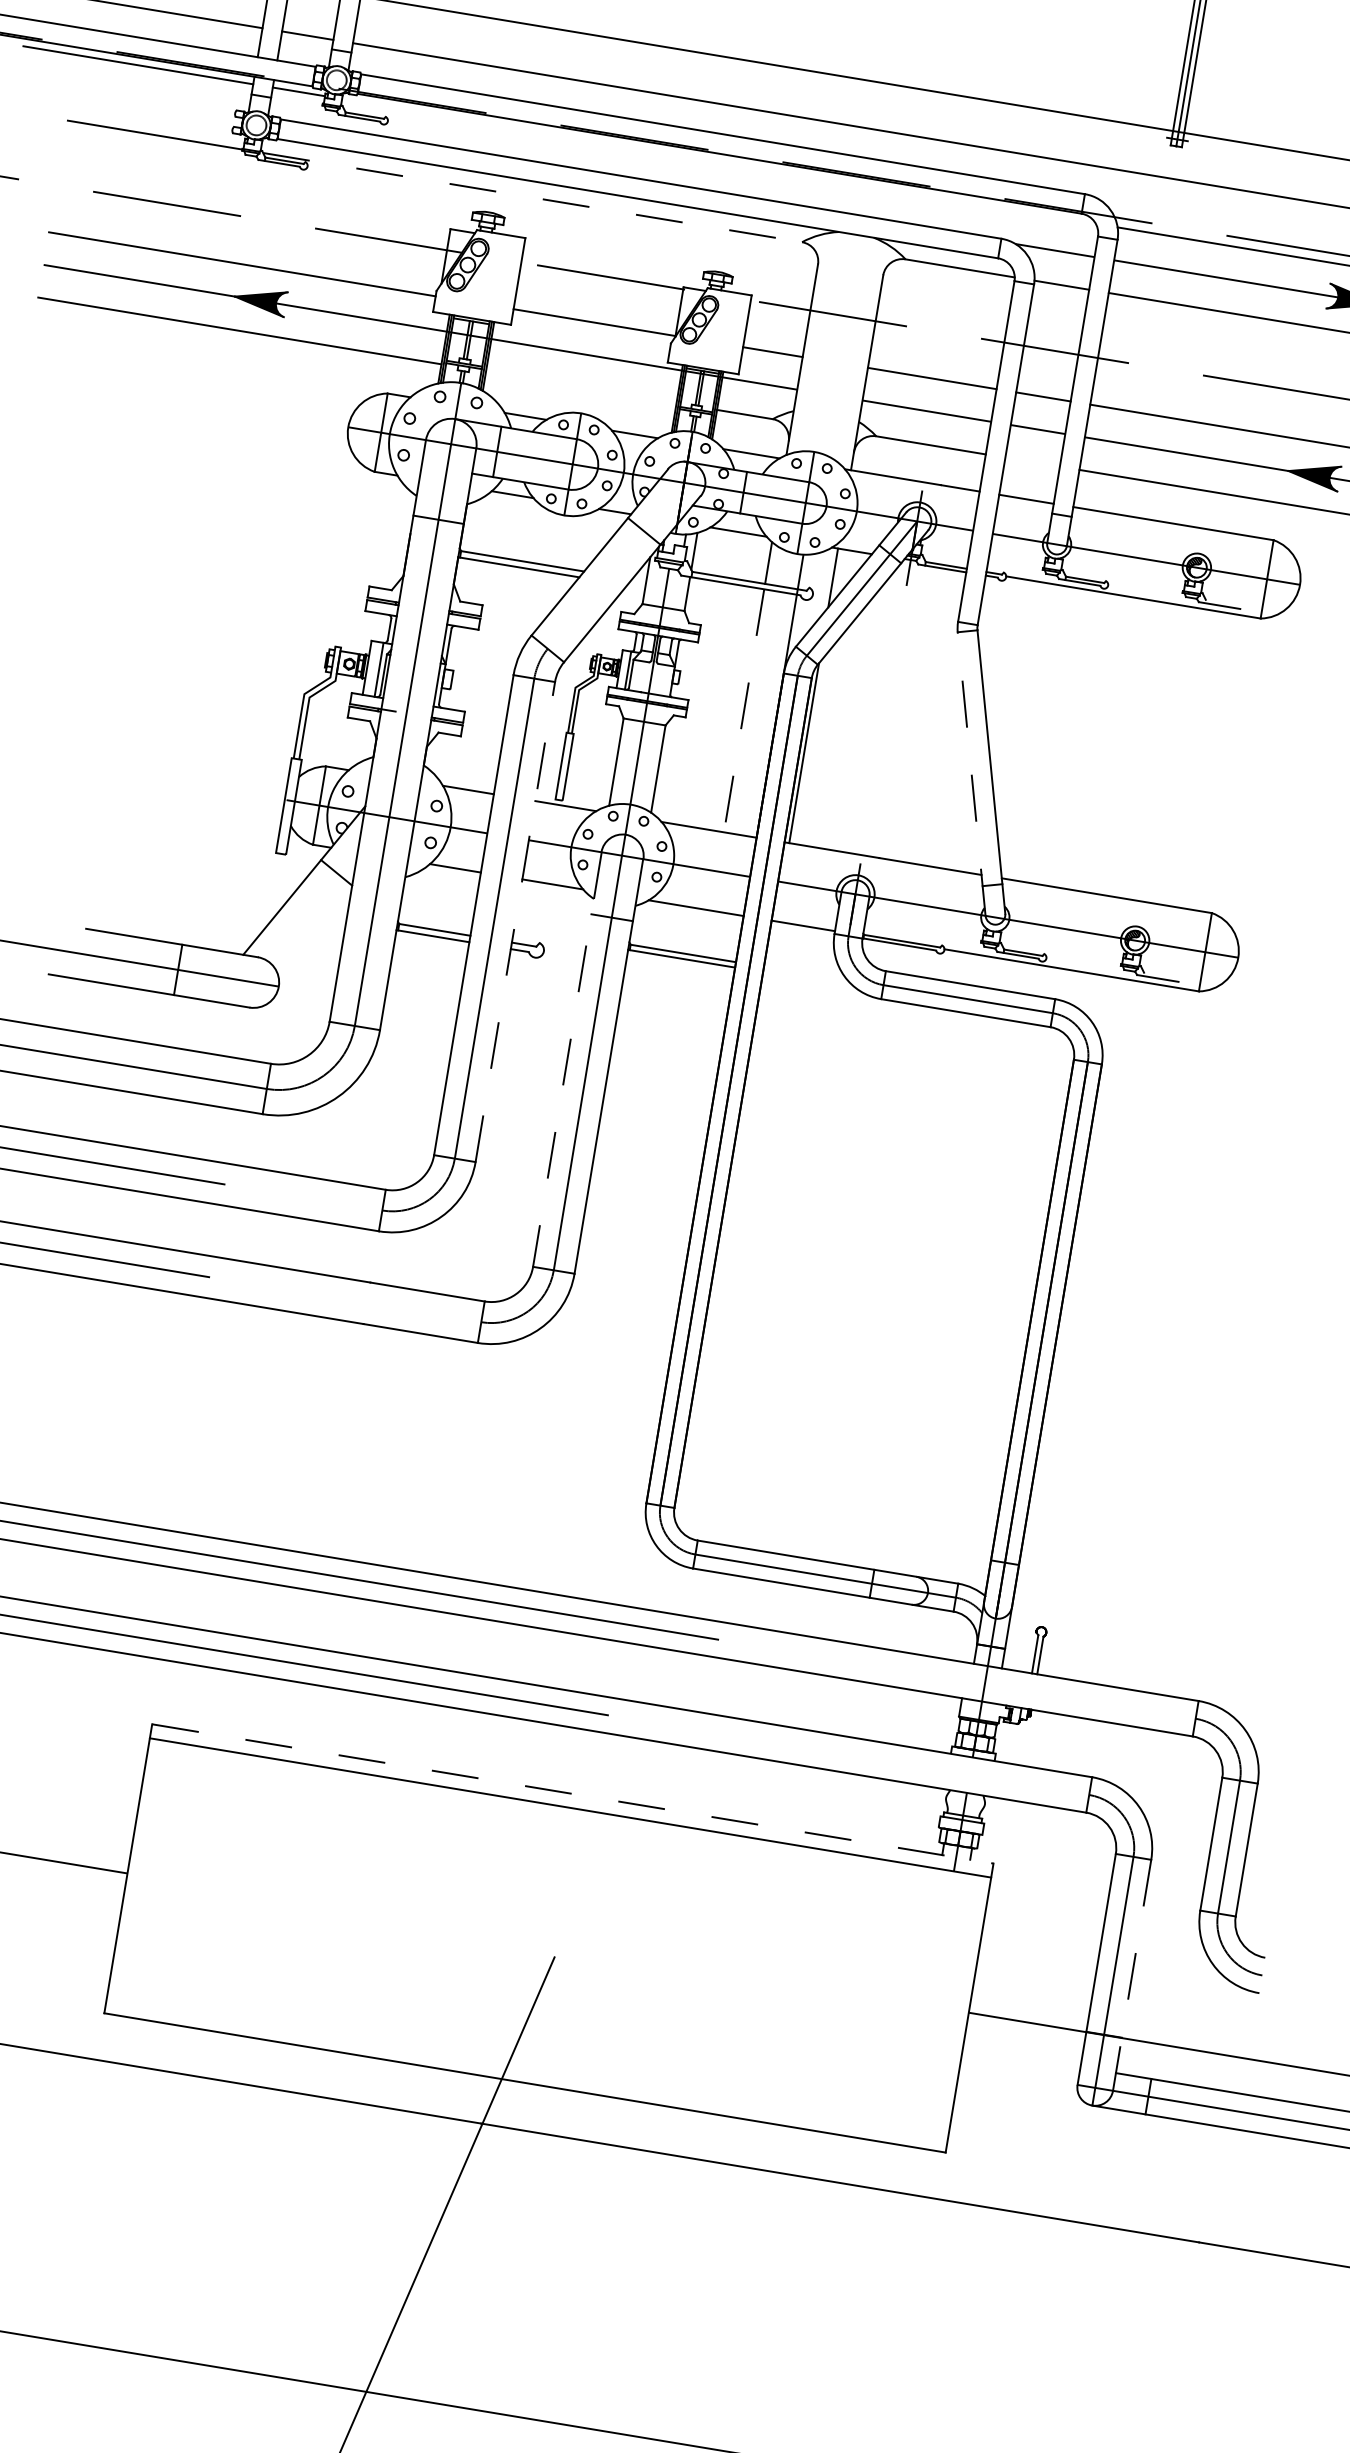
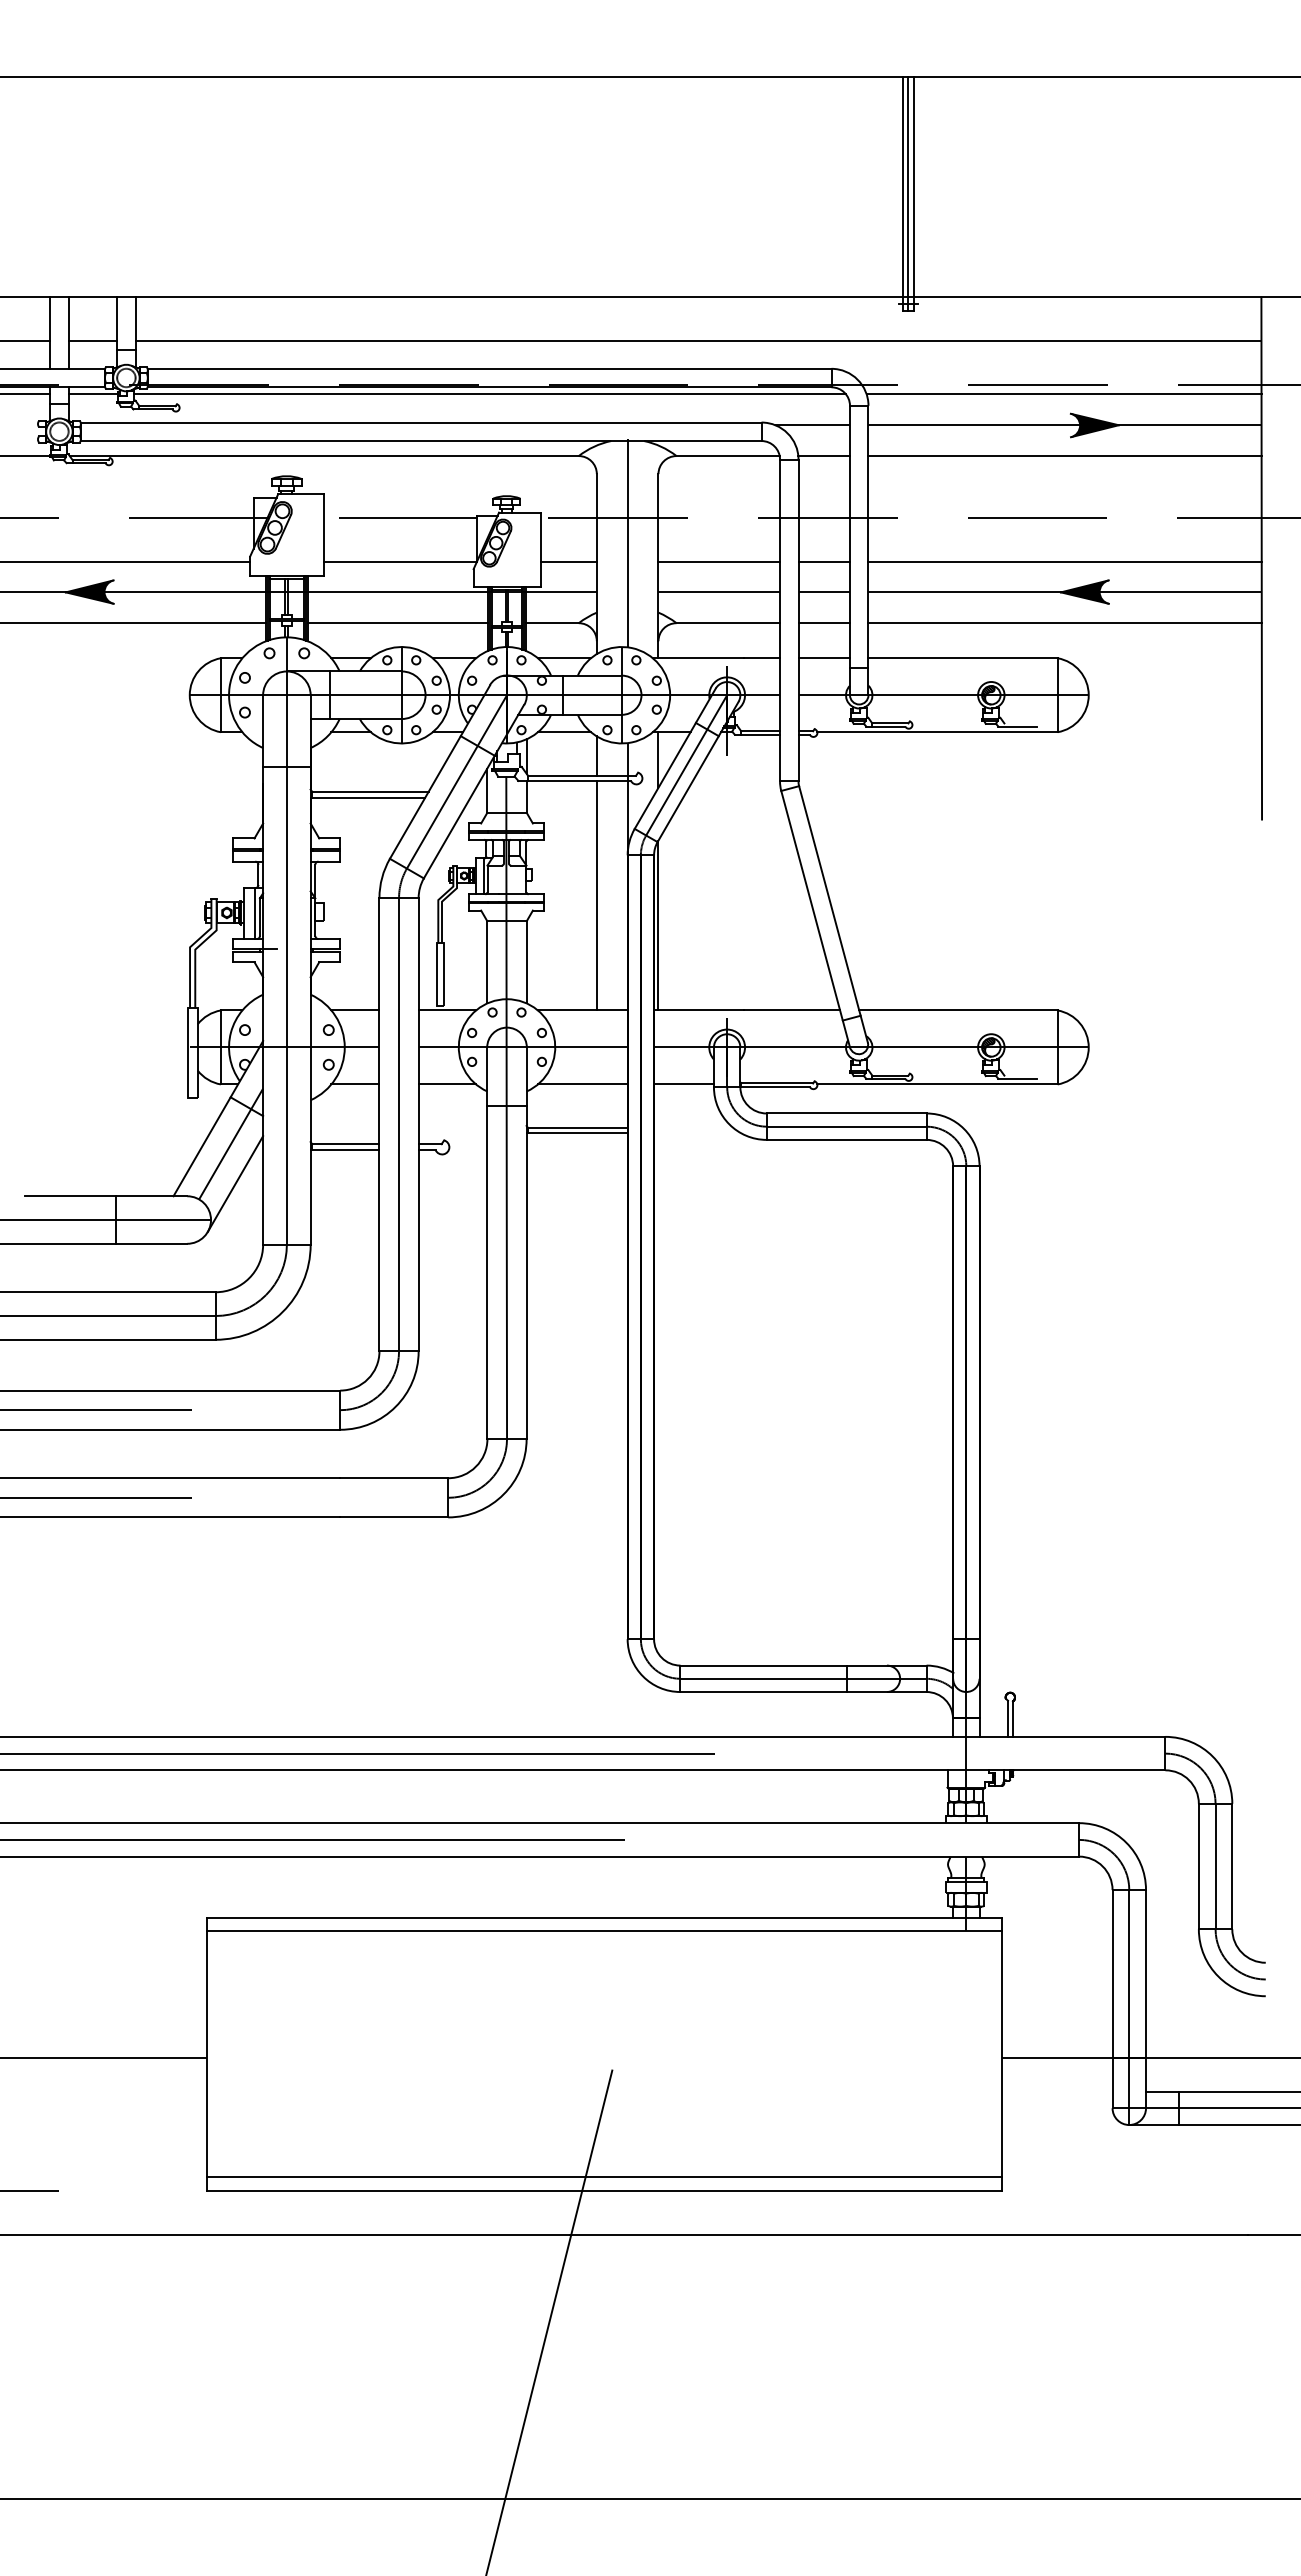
line: (719, 161) -> (490, 394), added
line: (532, 198) -> (324, 456), dashed -> solid
line: (838, 343) -> (627, 543), added
line: (580, 387) -> (397, 623), added
line: (1032, 462) -> (824, 623), added
line: (615, 565) -> (456, 781), added
line: (743, 710) -> (596, 895), dashed -> solid
line: (971, 774) -> (815, 919), dashed -> solid
line: (313, 909) -> (231, 1143), added
line: (515, 921) -> (418, 1124), dashed -> solid
line: (311, 952) -> (235, 1183), added
line: (567, 1059) -> (487, 1243), dashed -> solid
line: (573, 1793) -> (604, 1917), dashed -> solid
line: (1132, 1975) -> (1146, 1999), dashed -> solid
line: (526, 2069) -> (603, 2177), added

